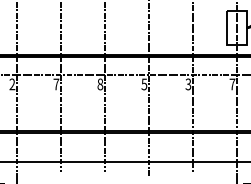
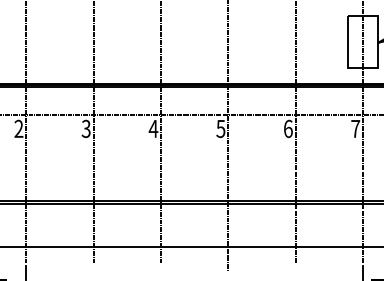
text: (56, 84) -> (86, 129), 7 -> 3
text: (100, 84) -> (153, 129), 8 -> 4
text: (188, 84) -> (288, 129), 3 -> 6

